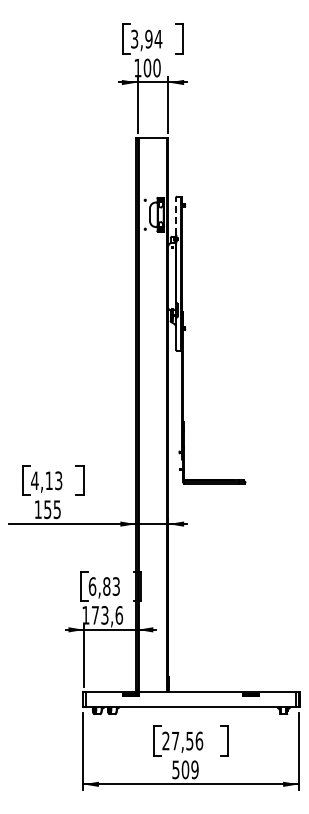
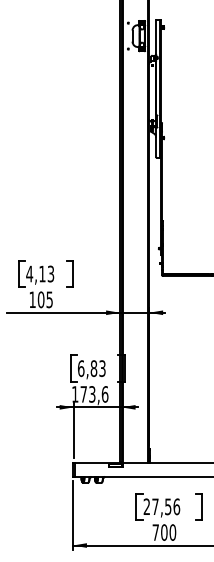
line: (176, 216) -> (156, 37), dashed -> solid
text: (47, 509) -> (40, 299), 155 -> 105
text: (185, 769) -> (164, 532), 509 -> 700

